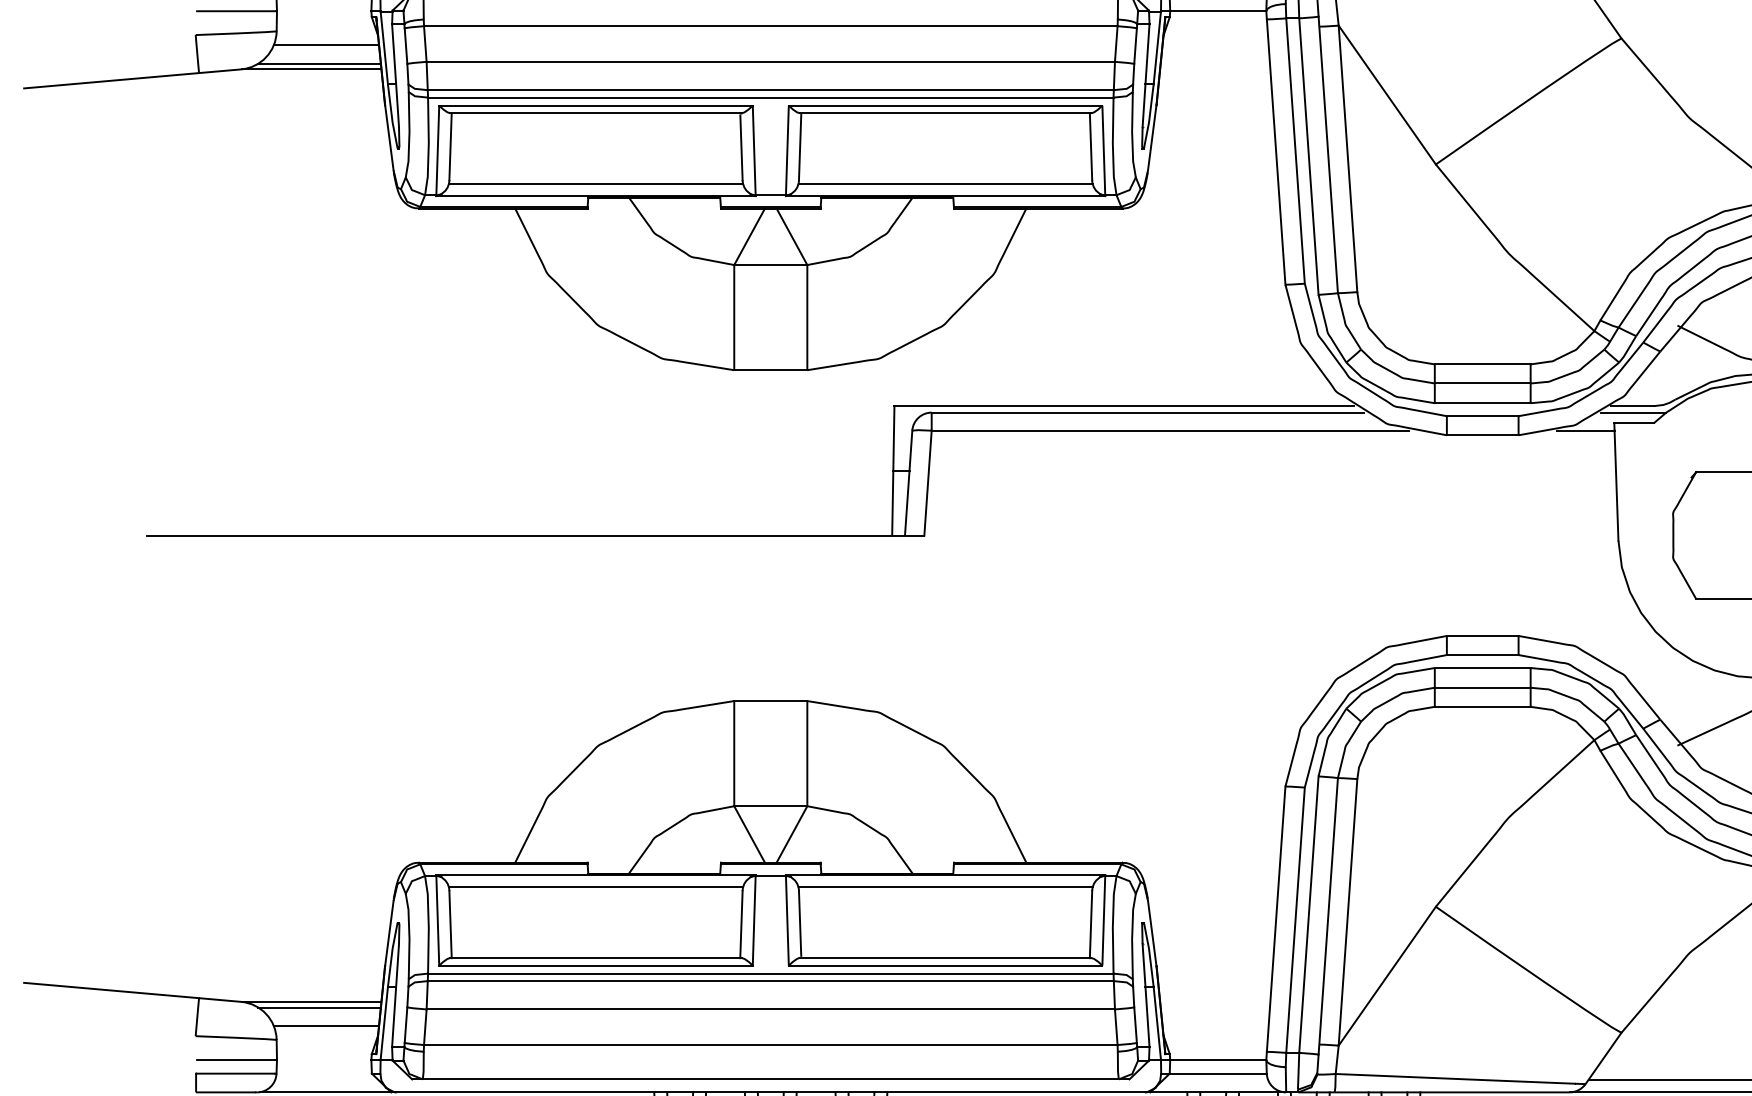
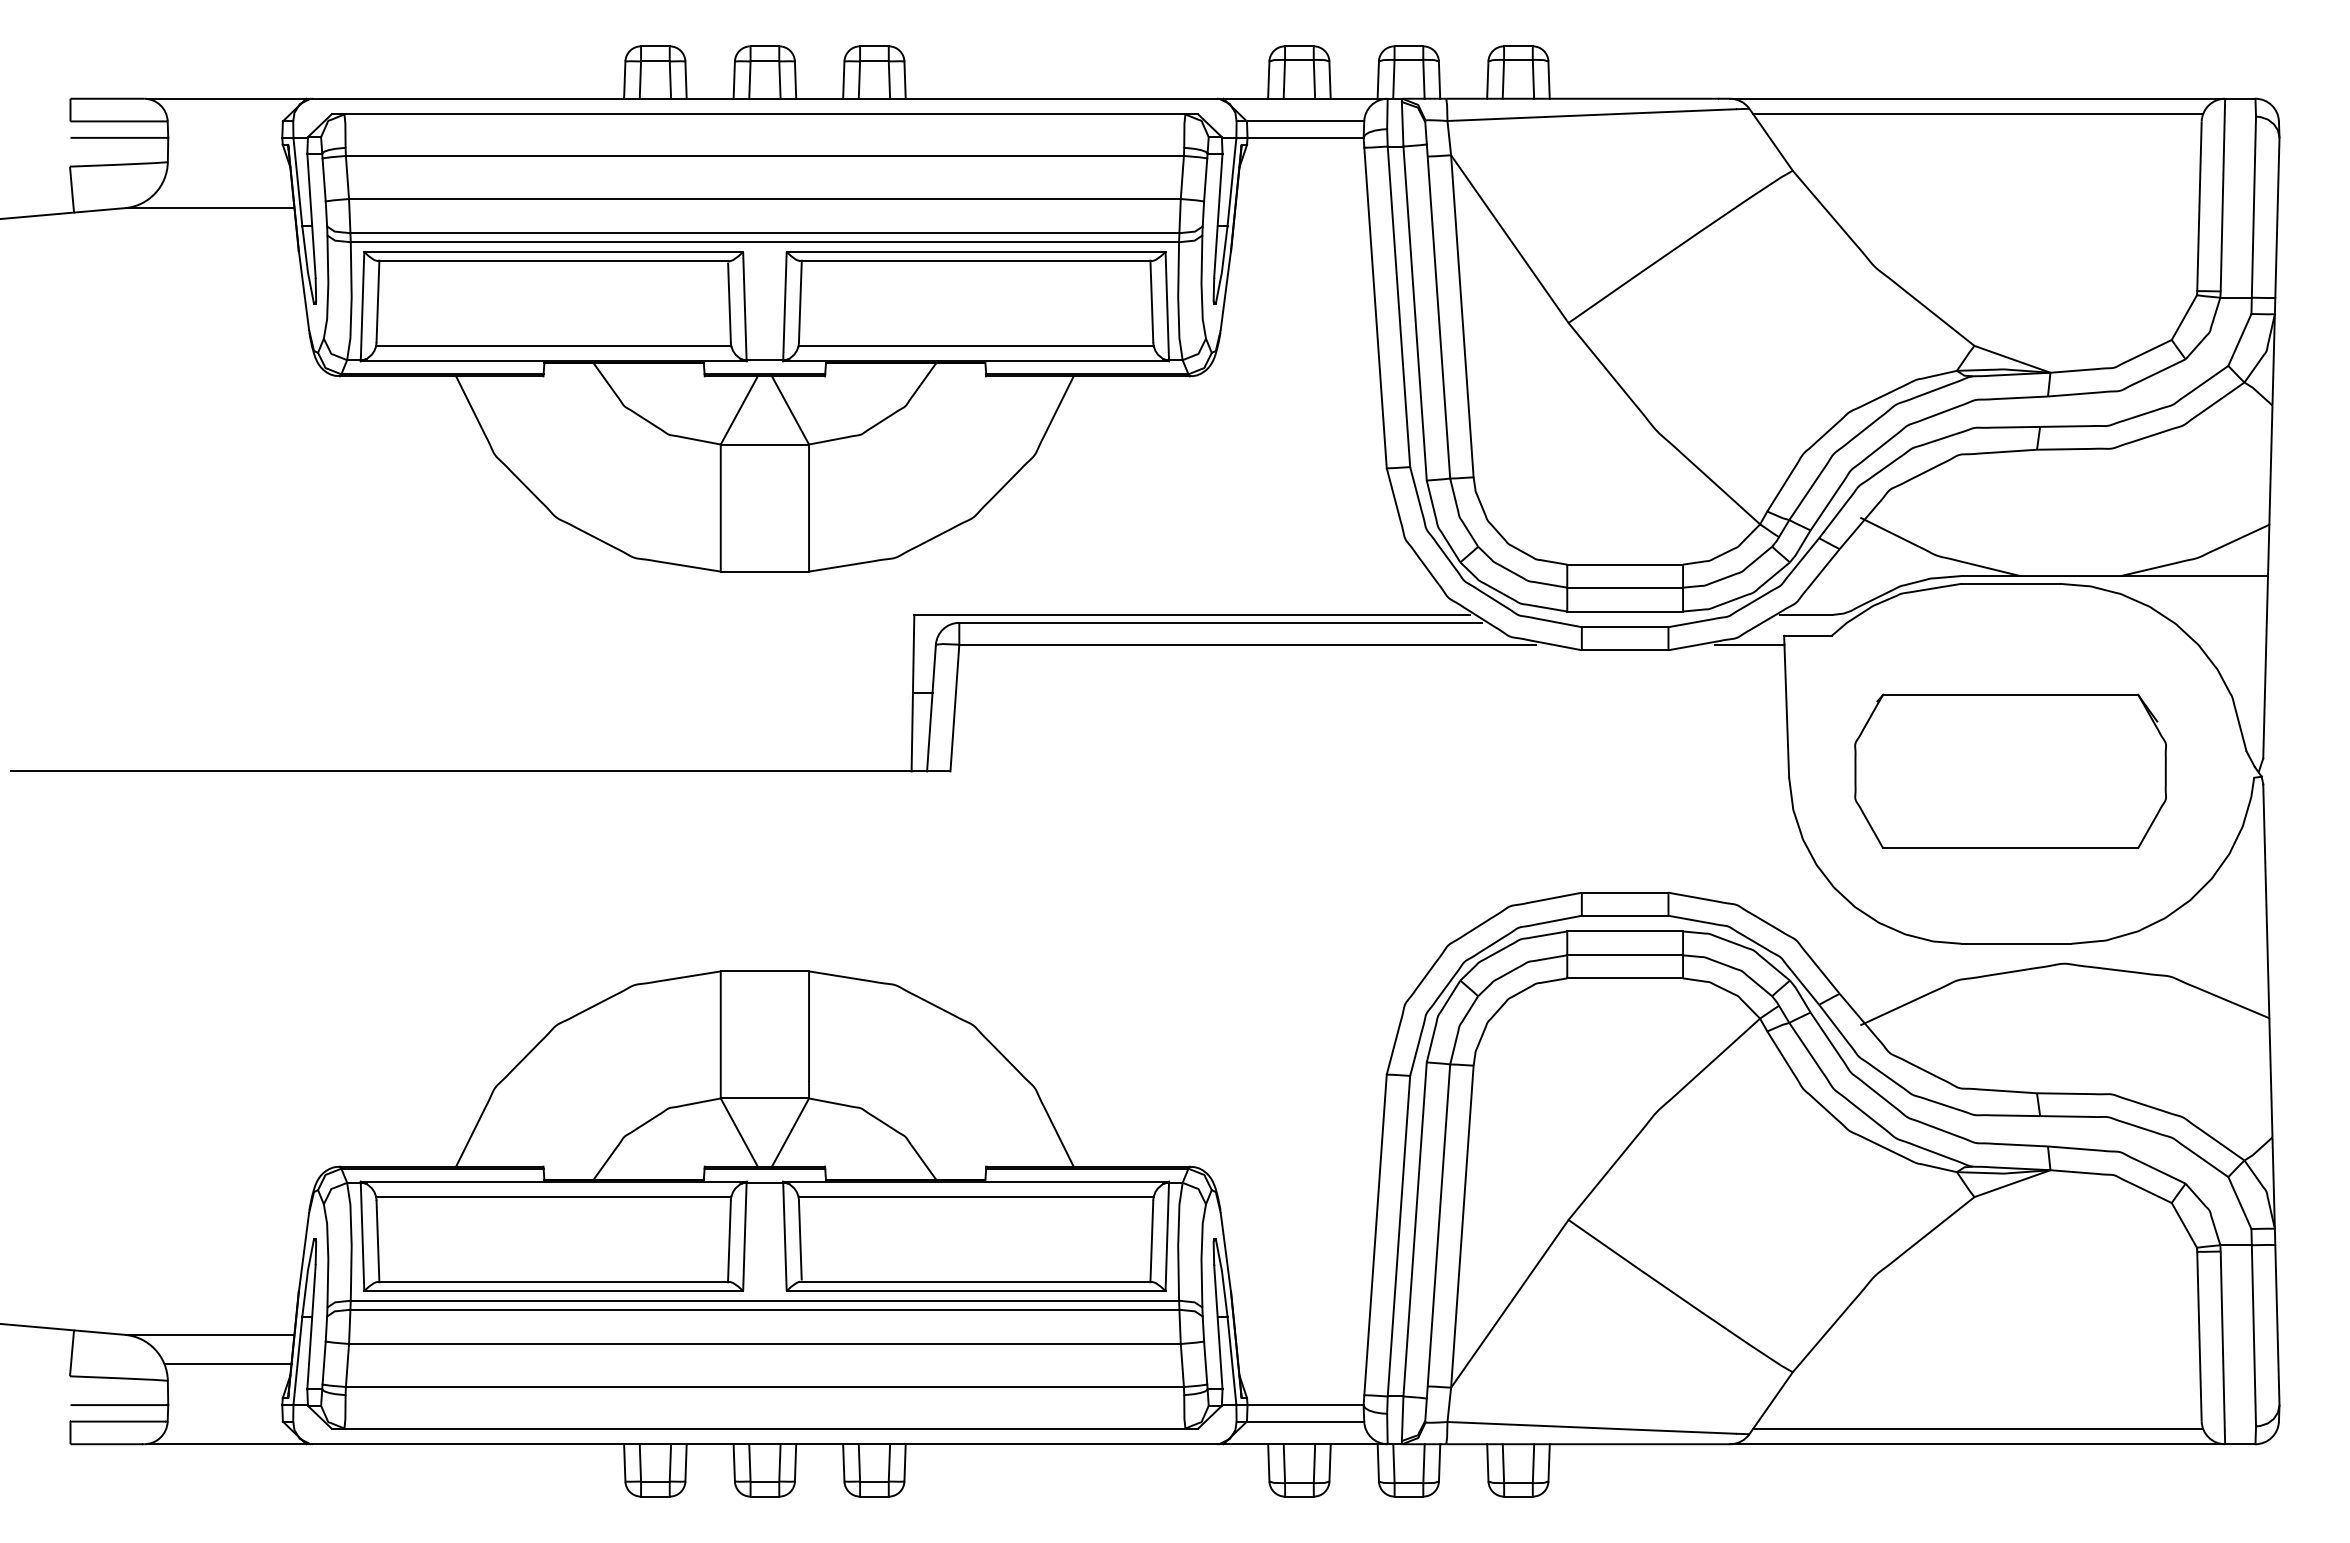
line: (326, 44) -> (227, 178), removed
line: (319, 63) -> (219, 201), removed
line: (1633, 412) -> (1807, 622), removed
line: (319, 1007) -> (219, 1341), removed

